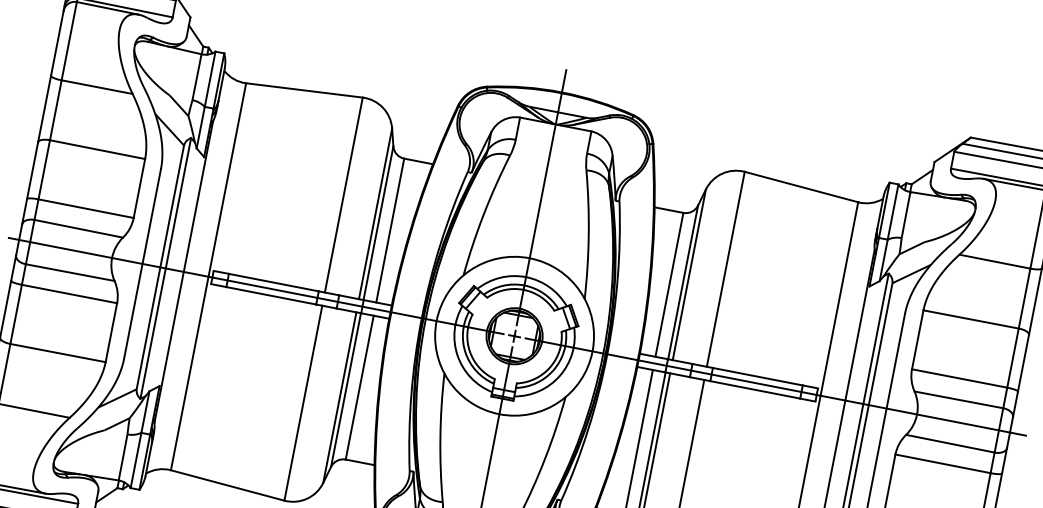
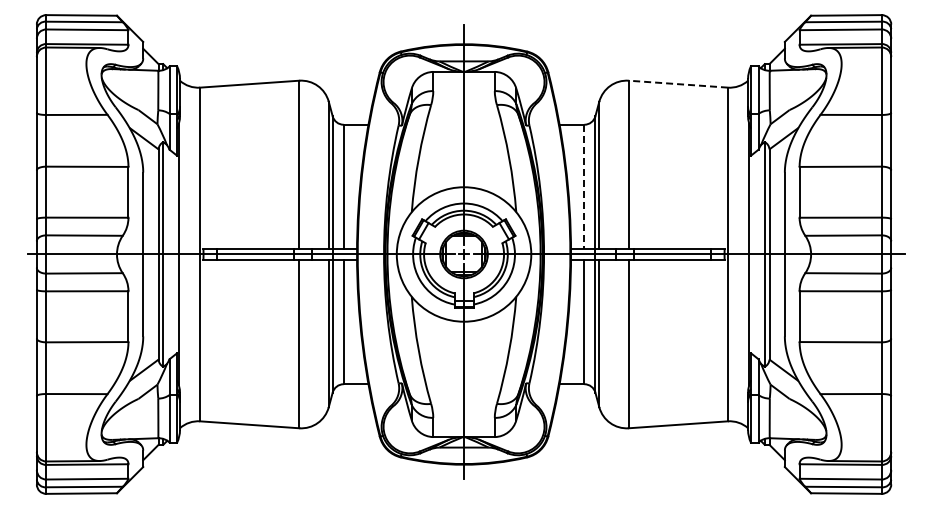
line: (801, 187) -> (678, 84), solid -> dashed
line: (669, 285) -> (584, 187), solid -> dashed

